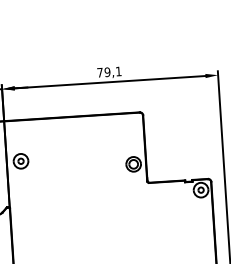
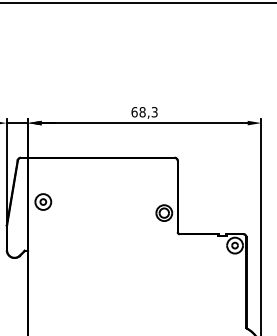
text: (109, 72) -> (144, 112), 79,1 -> 68,3

